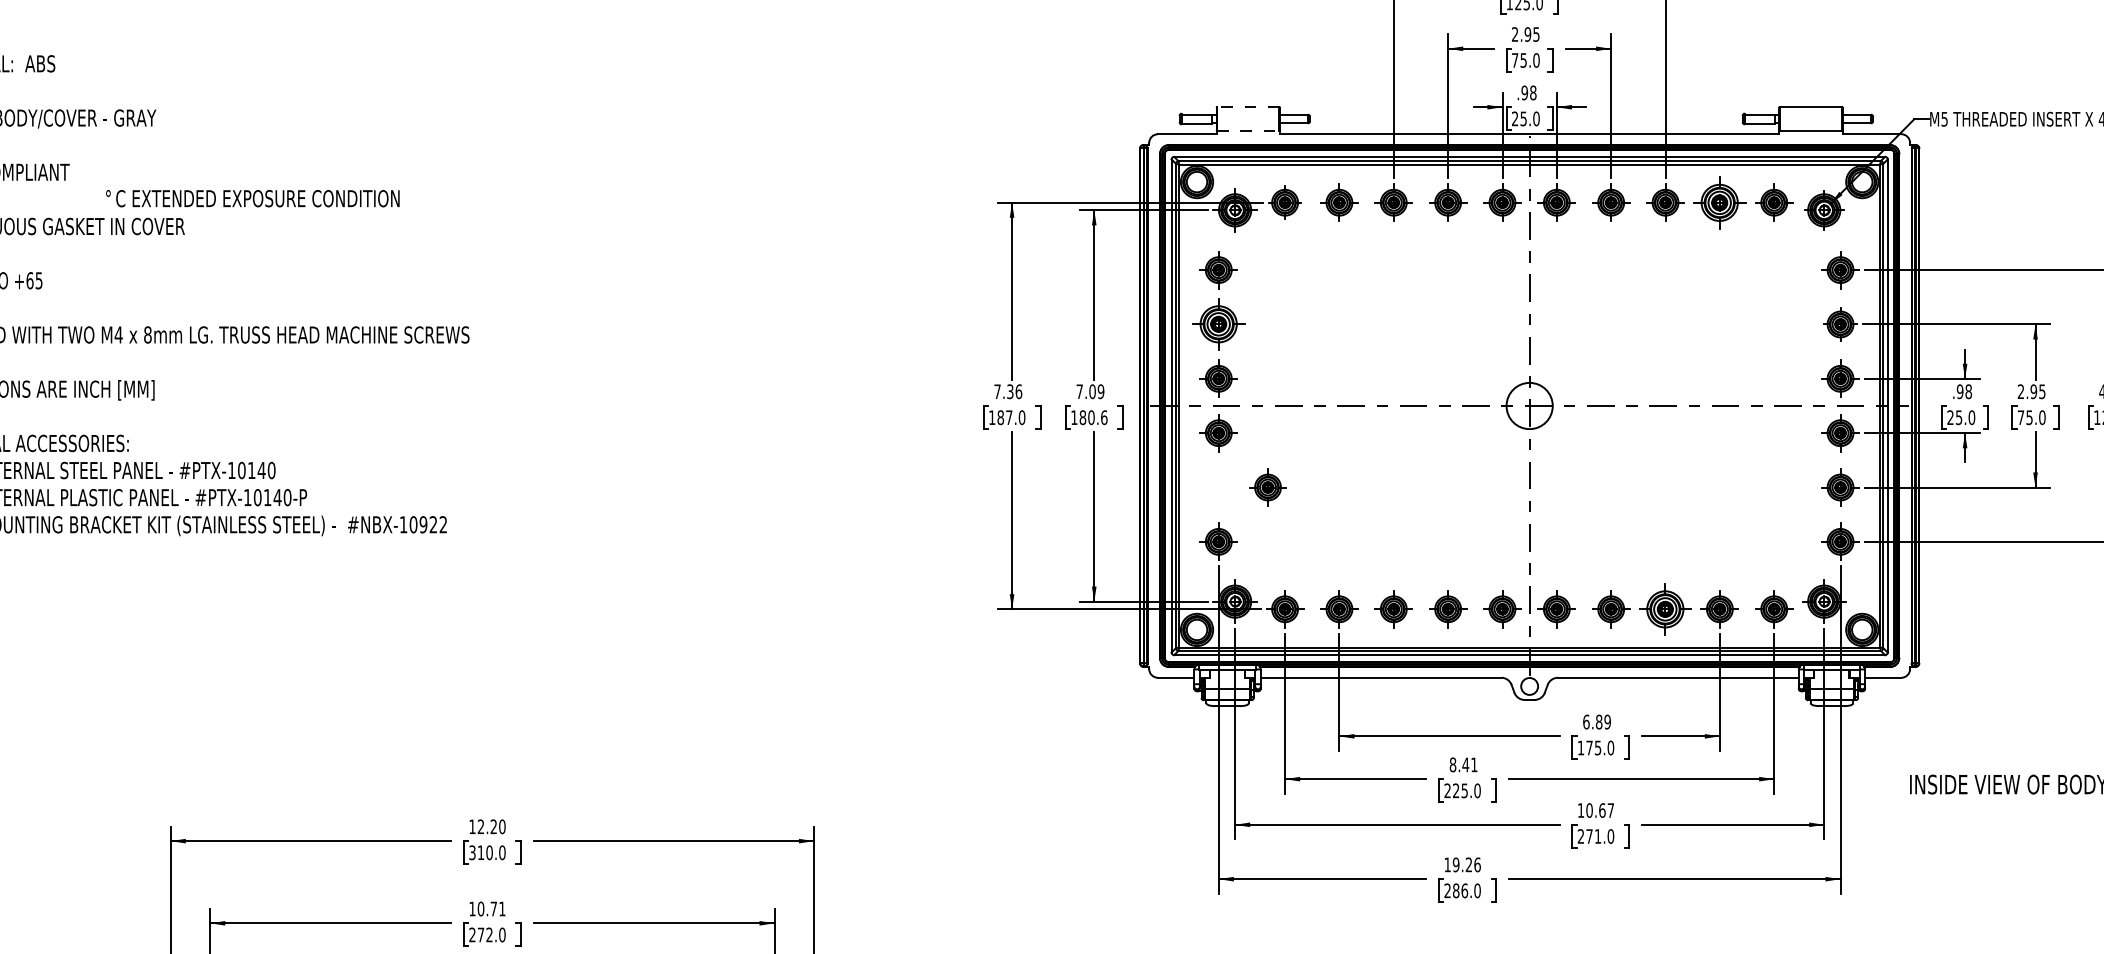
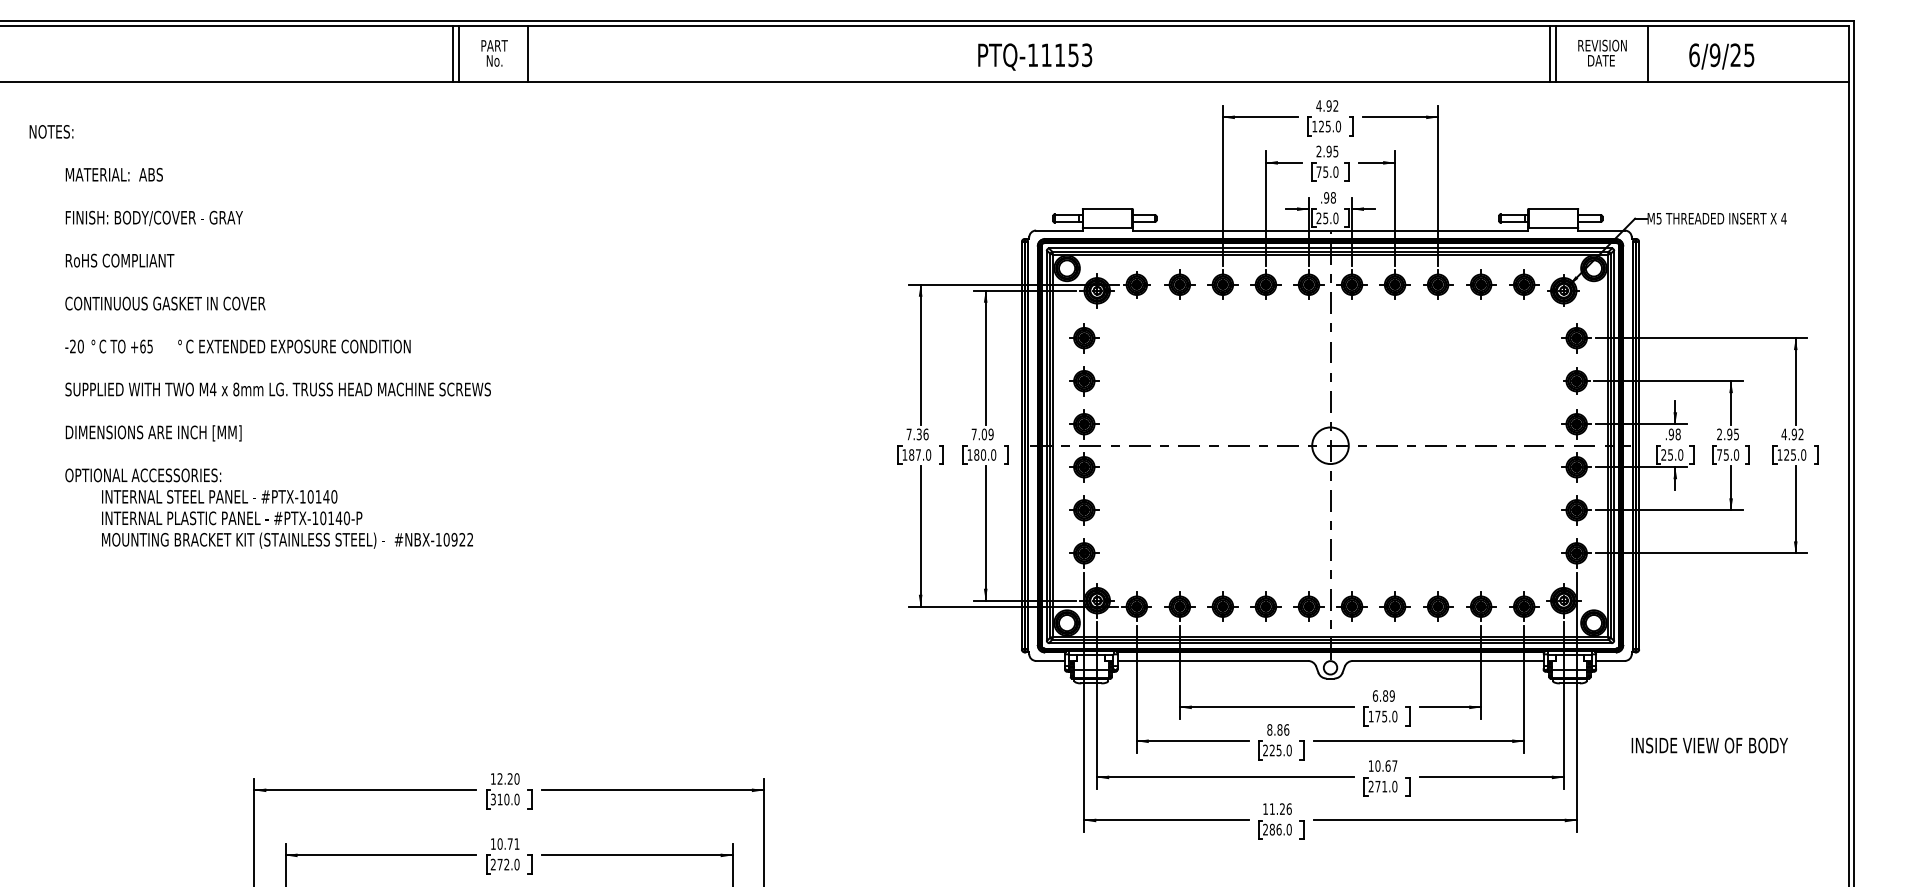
line: (1248, 107) -> (1107, 209), dashed -> solid
line: (1248, 130) -> (1107, 227), dashed -> solid
text: (252, 198) -> (294, 346), moved
part: (1720, 202) -> (1481, 284), size x0.71
part: (1218, 324) -> (1084, 381), size x0.71
text: (1104, 417) -> (993, 454), 180.6 -> 180.0
part: (1268, 487) -> (1084, 510), moved
part: (1666, 609) -> (1438, 606), size x0.71
text: (1470, 764) -> (1283, 729), 8.41 -> 8.86
text: (1455, 864) -> (1271, 808), 19.26 -> 11.26

